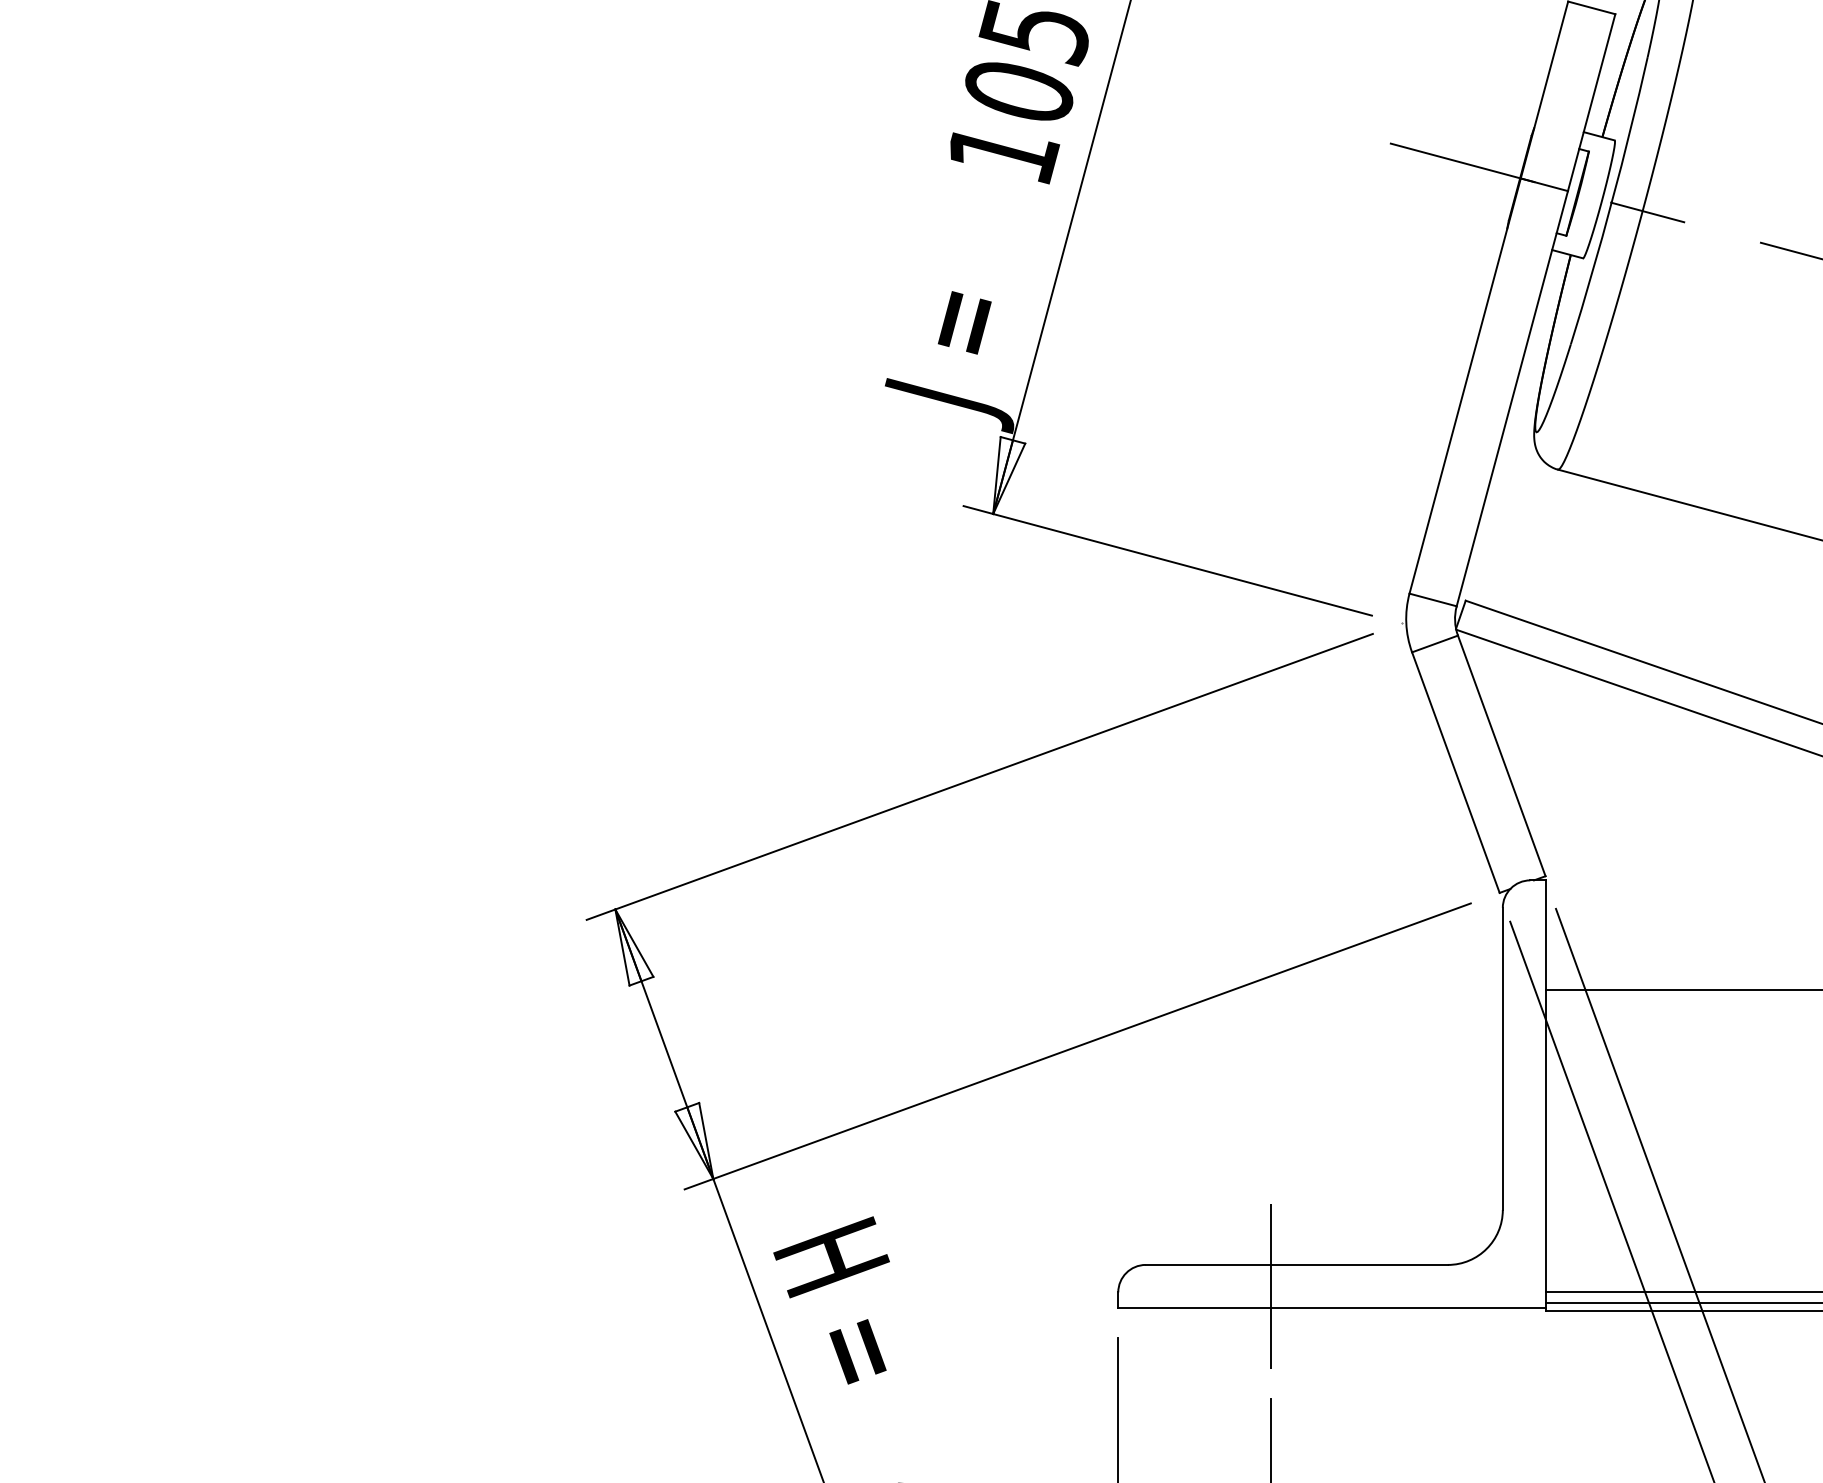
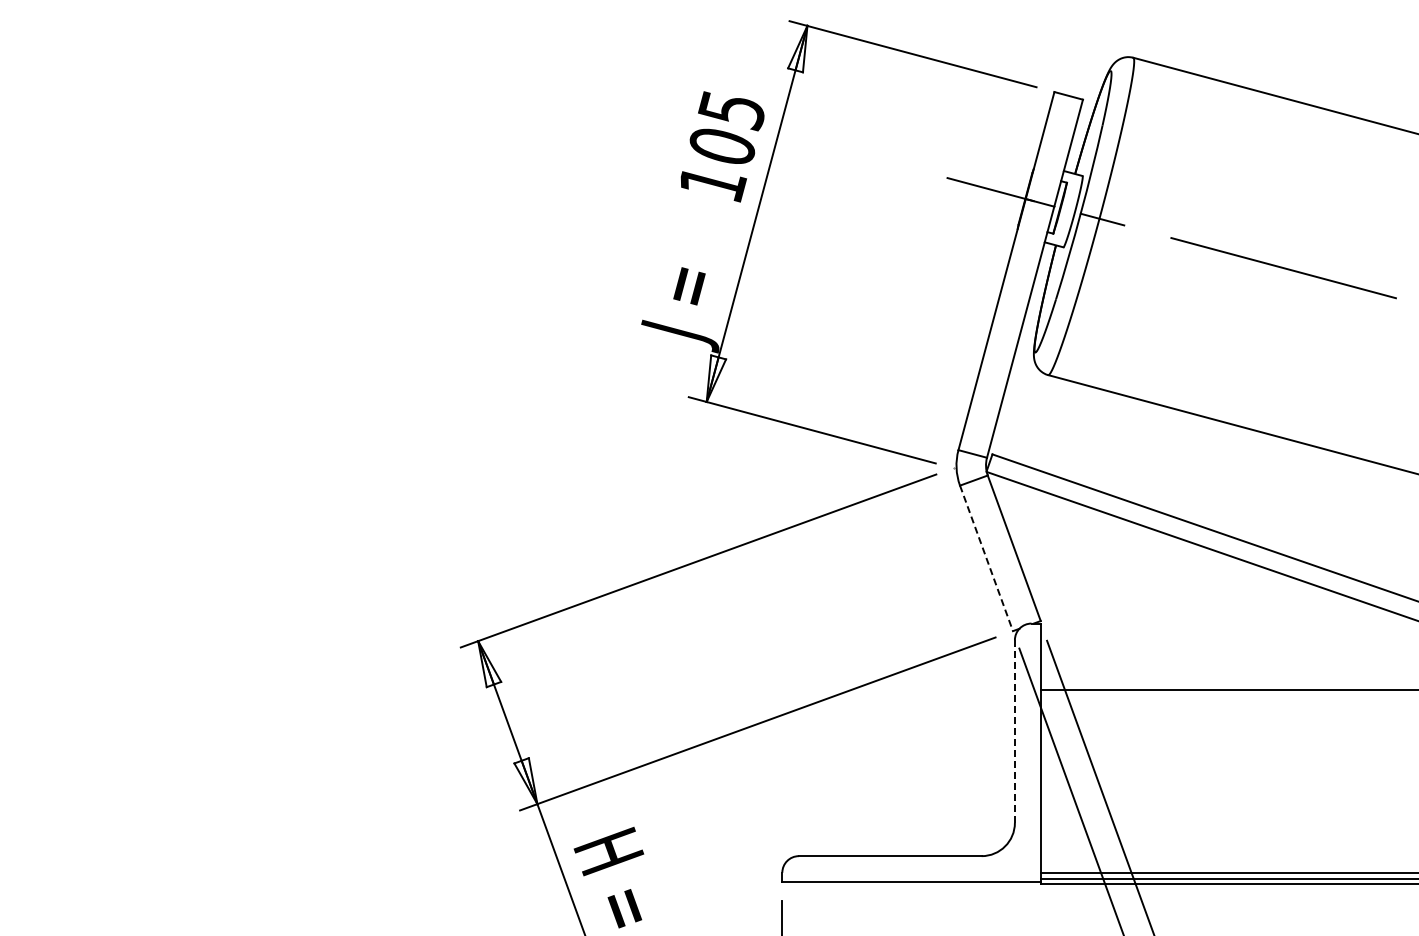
line: (1455, 772) -> (986, 558), solid -> dashed
line: (1502, 1060) -> (1014, 732), solid -> dashed
line: (1270, 1285) -> (874, 868), removed

